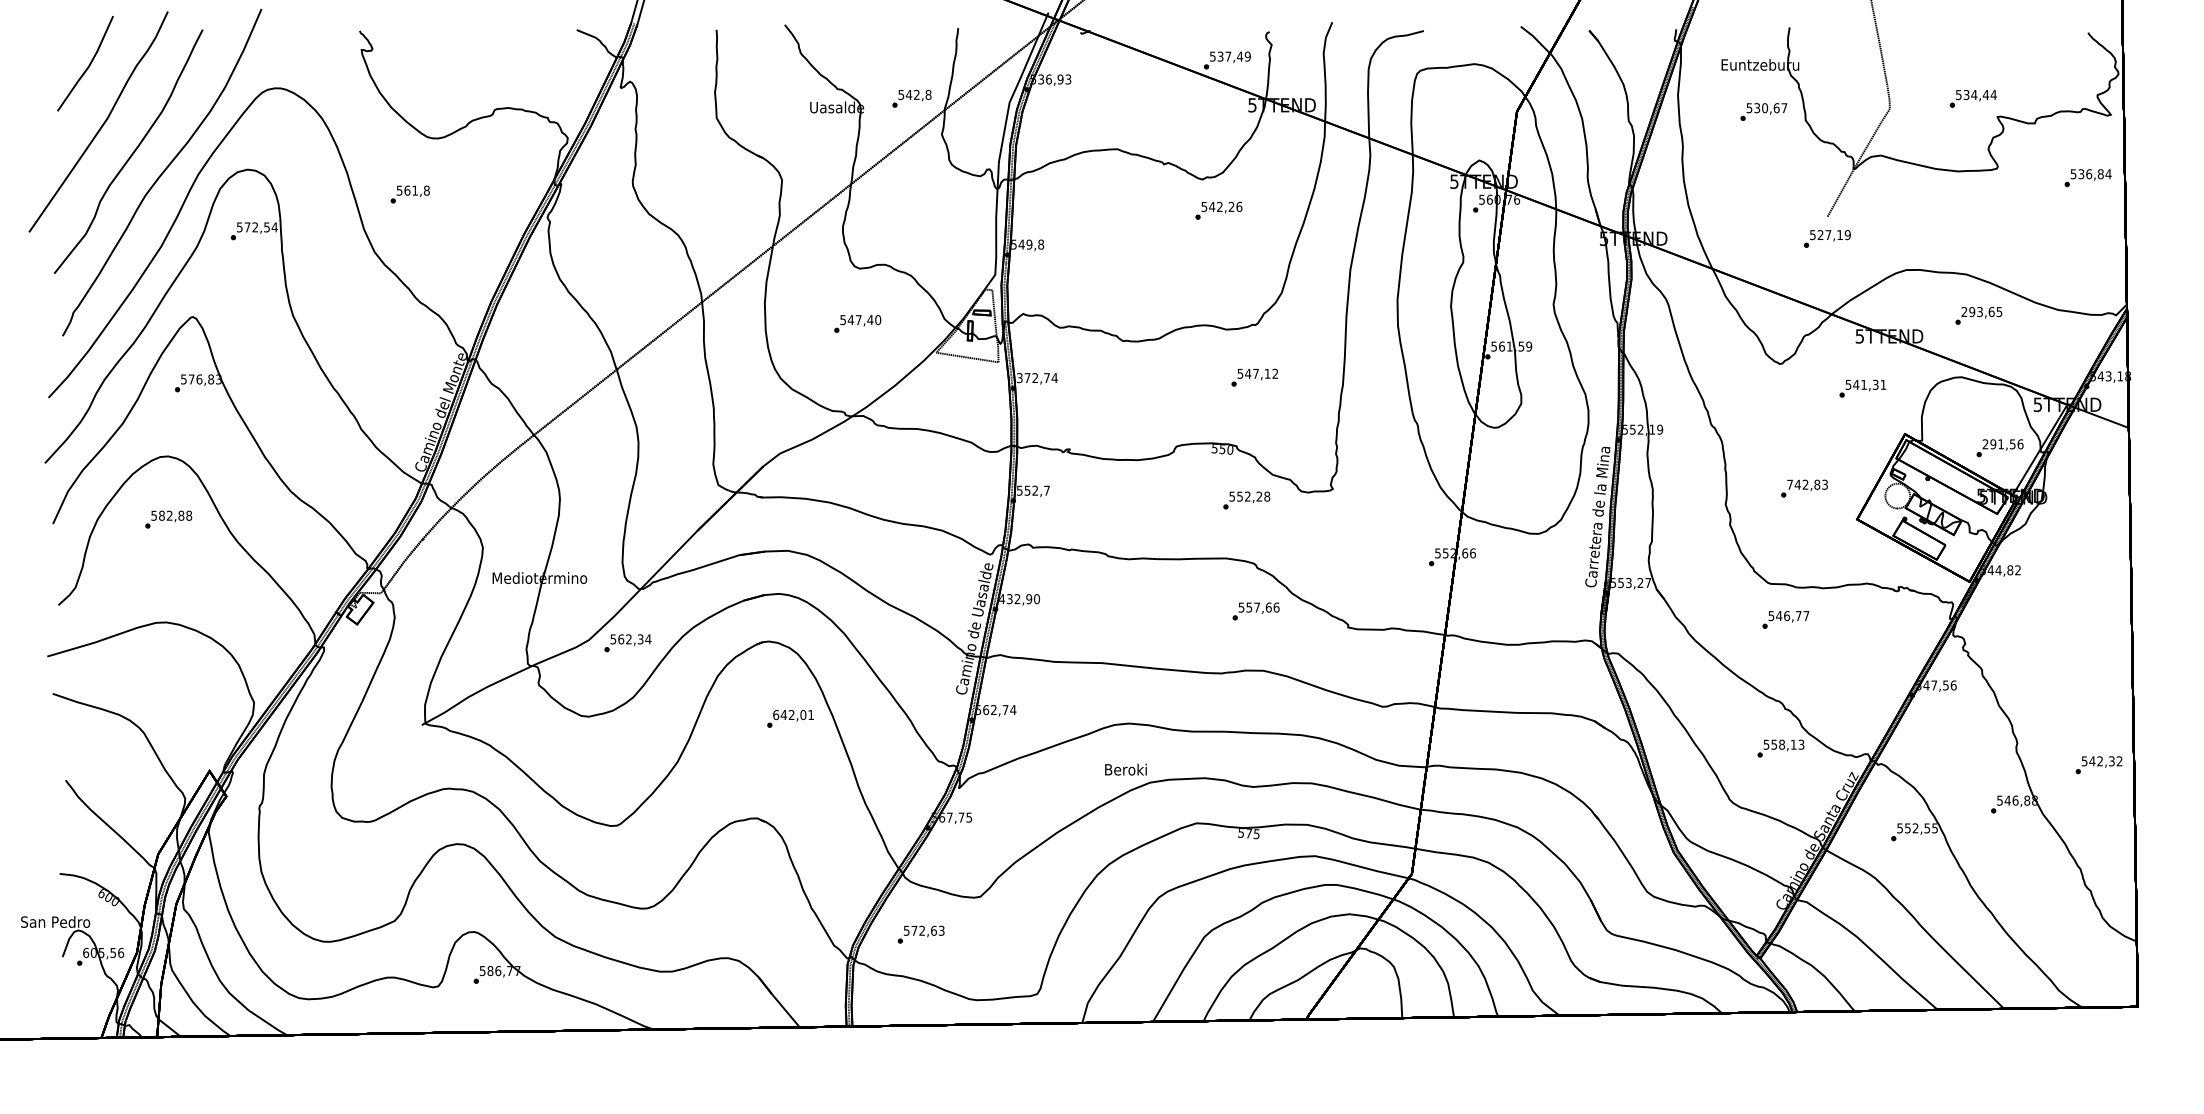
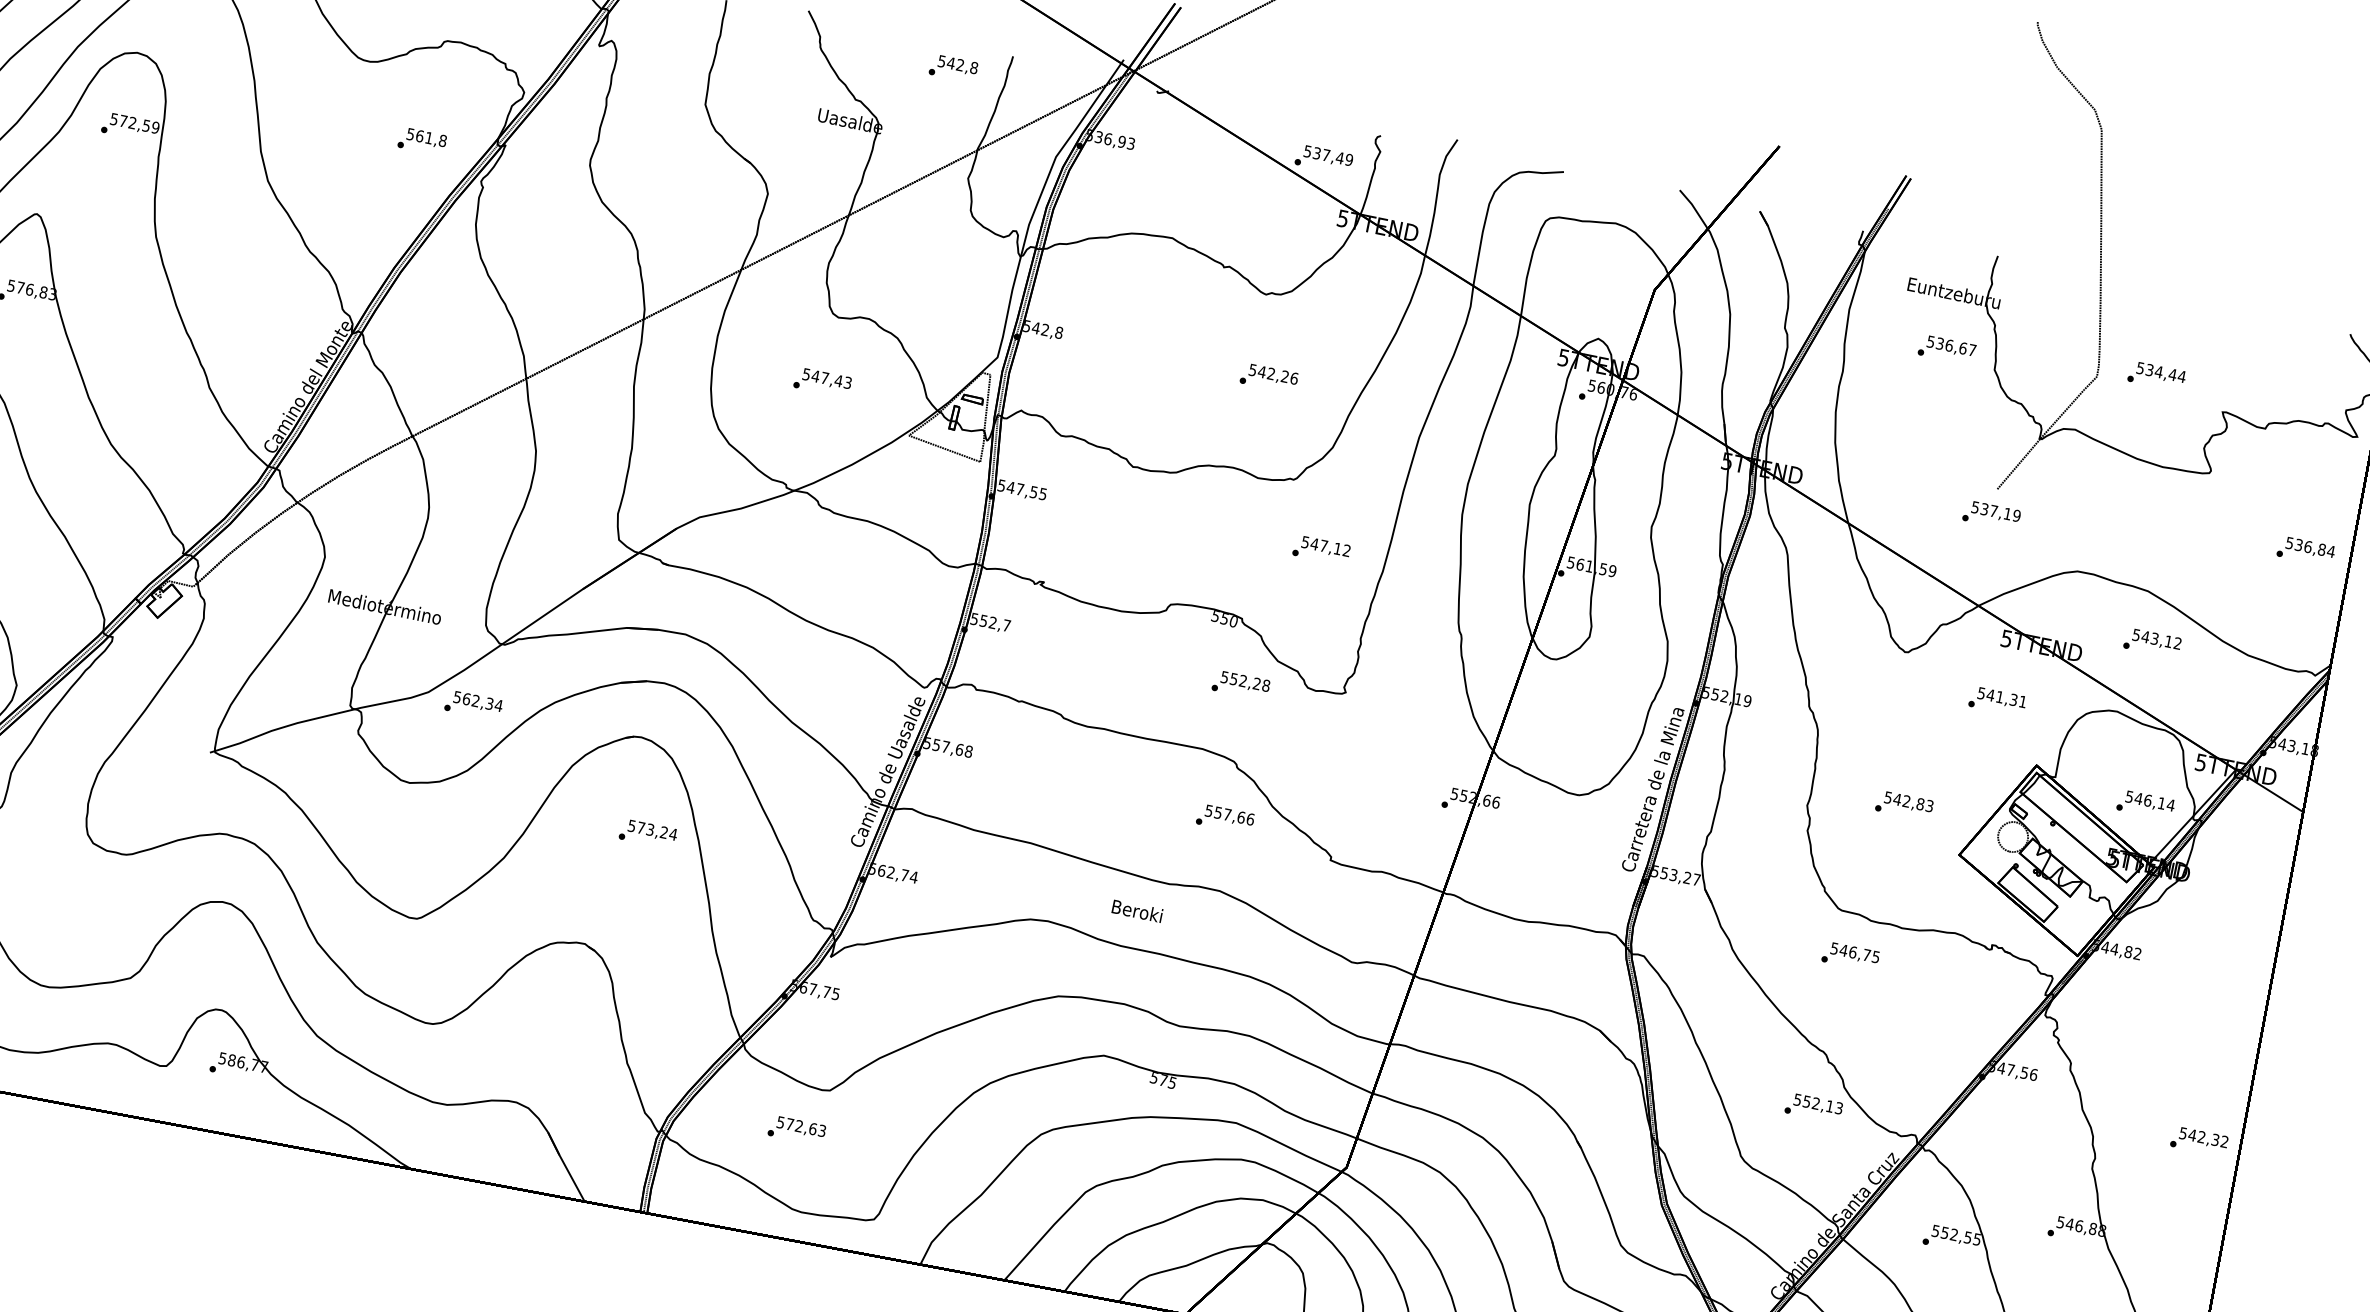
text: (911, 98) -> (953, 68), moved
text: (1972, 98) -> (2155, 375), moved
text: (1765, 107) -> (1950, 344), 530,67 -> 536,67
text: (2087, 178) -> (2305, 551), moved
text: (409, 194) -> (421, 141), moved
text: (1218, 210) -> (1268, 377), moved
text: (274, 227) -> (155, 127), 572,54 -> 572,59
text: (1820, 235) -> (1984, 509), 527,19 -> 537,19
text: (1029, 244) -> (1045, 329), 549,8 -> 542,8
text: (1981, 312) -> (2156, 639), 293,65 -> 543,12
text: (878, 320) -> (848, 383), 547,40 -> 547,43
text: (1254, 377) -> (1321, 550), moved
text: (1037, 378) -> (1022, 490), 372,74 -> 547,55
text: (2002, 444) -> (2149, 801), 291,56 -> 546,14
text: (1789, 484) -> (1887, 797), 742,83 -> 542,83
text: (1019, 599) -> (948, 747), 432,90 -> 557,68
text: (1806, 616) -> (1876, 957), 546,77 -> 546,75
text: (793, 715) -> (652, 830), 642,01 -> 573,24
text: (1782, 744) -> (1816, 1103), 558,13 -> 552,13
text: (2098, 765) -> (2198, 1141), moved
text: (1125, 769) -> (1136, 910), moved
text: (920, 934) -> (796, 1130), moved

